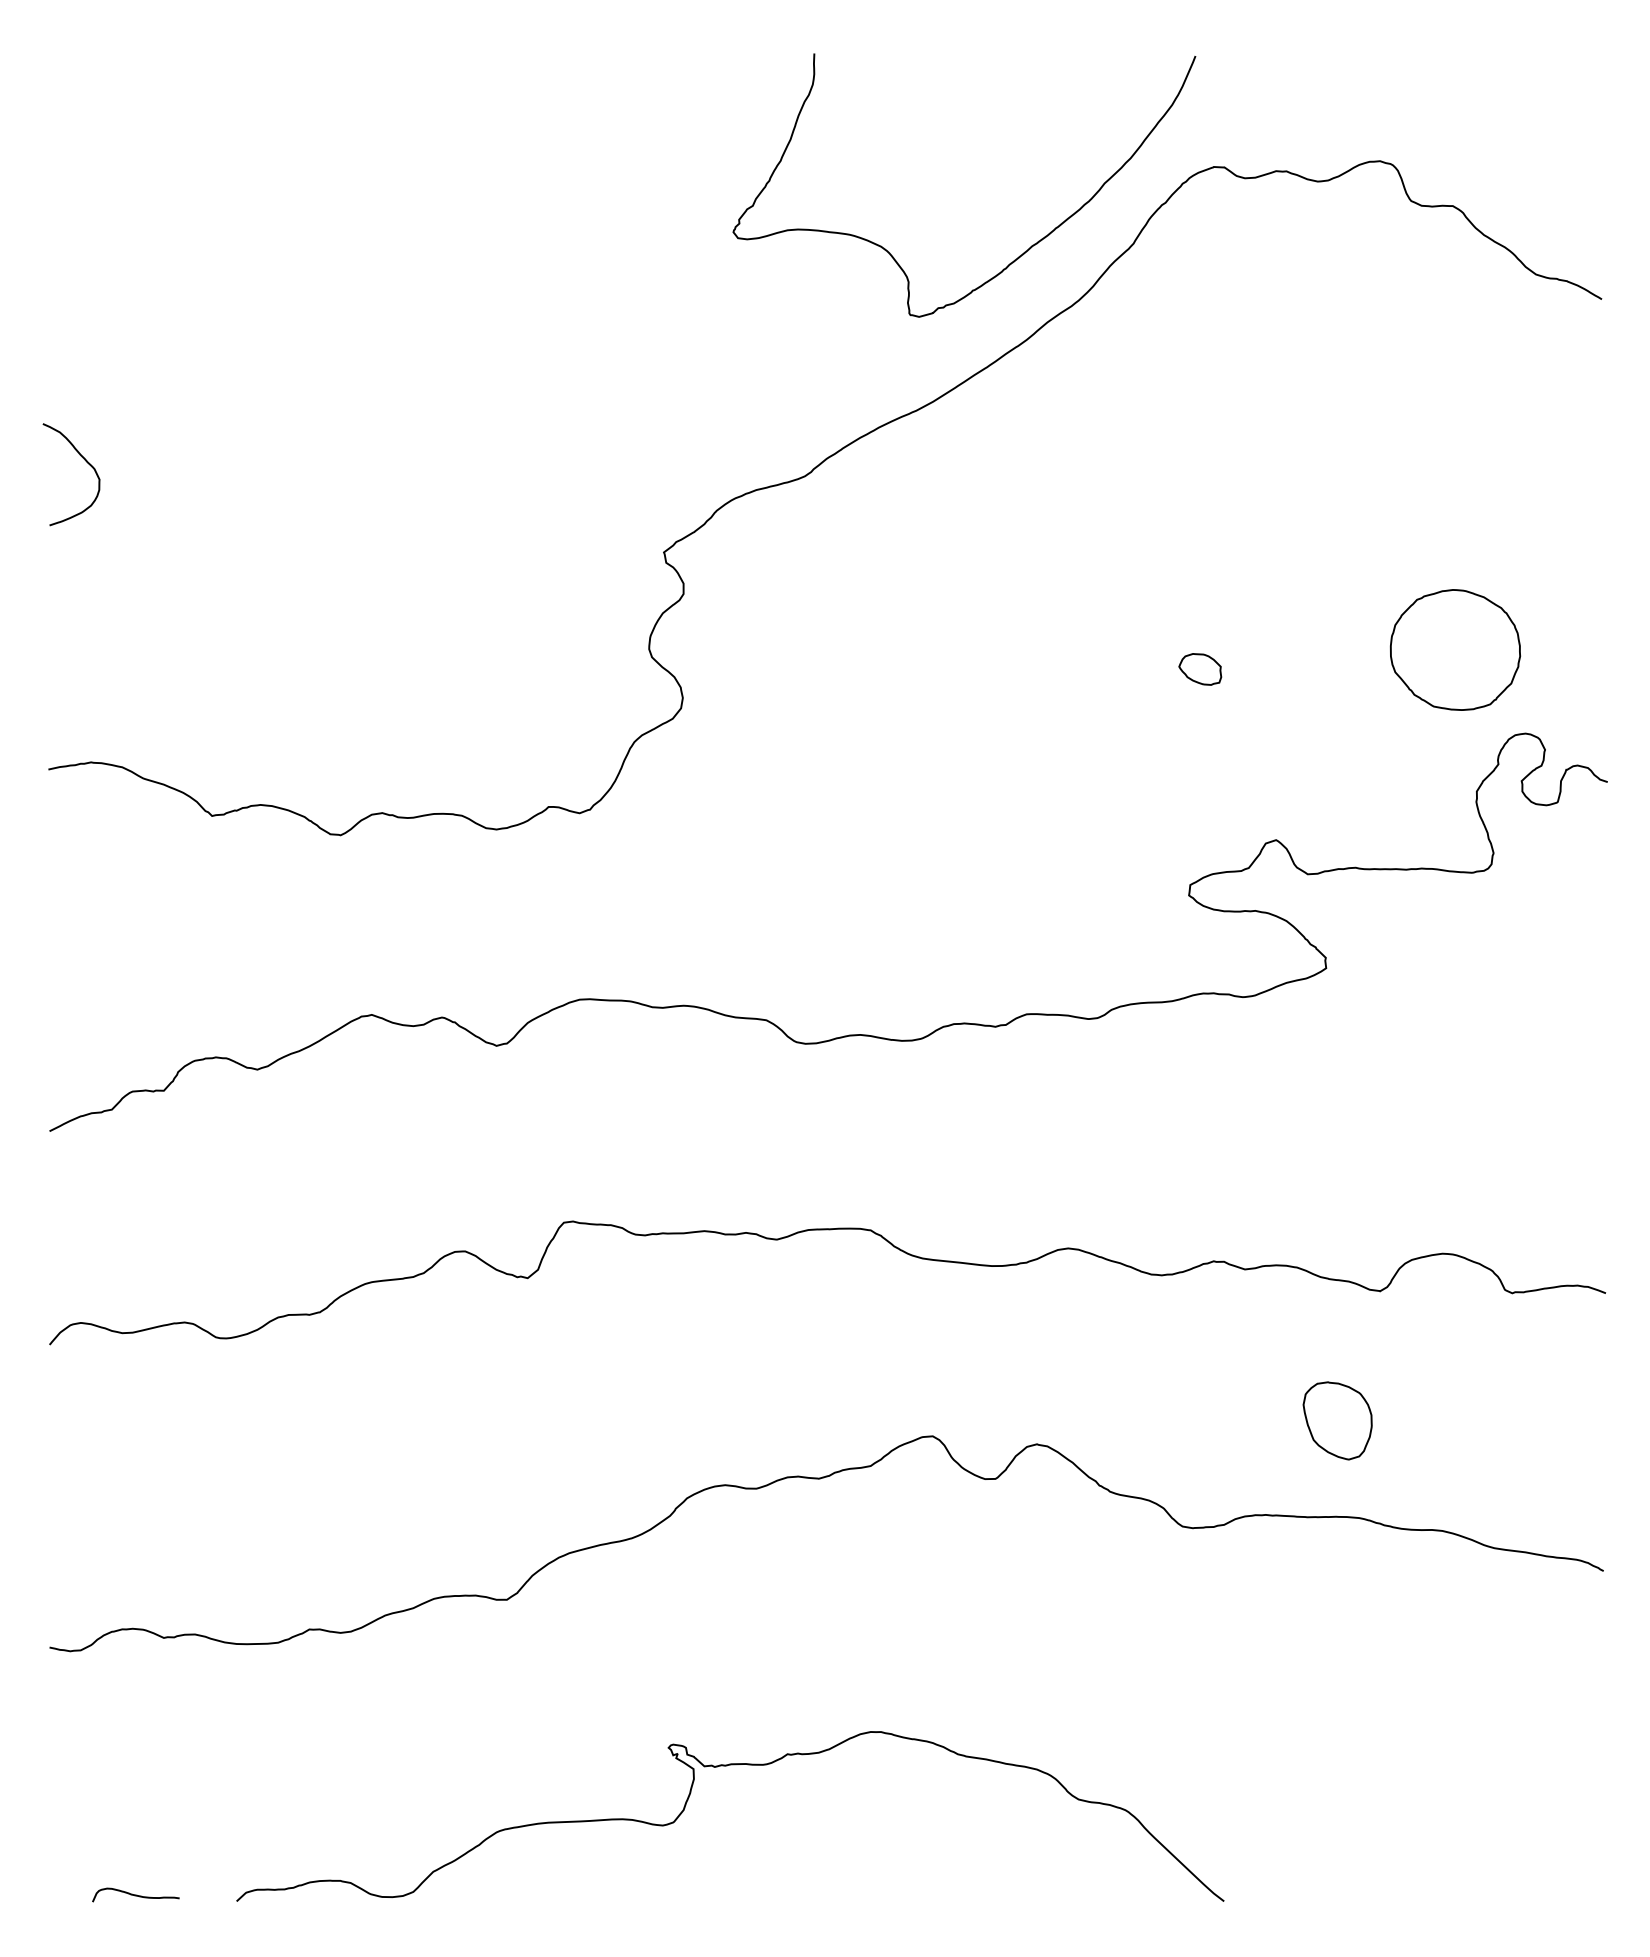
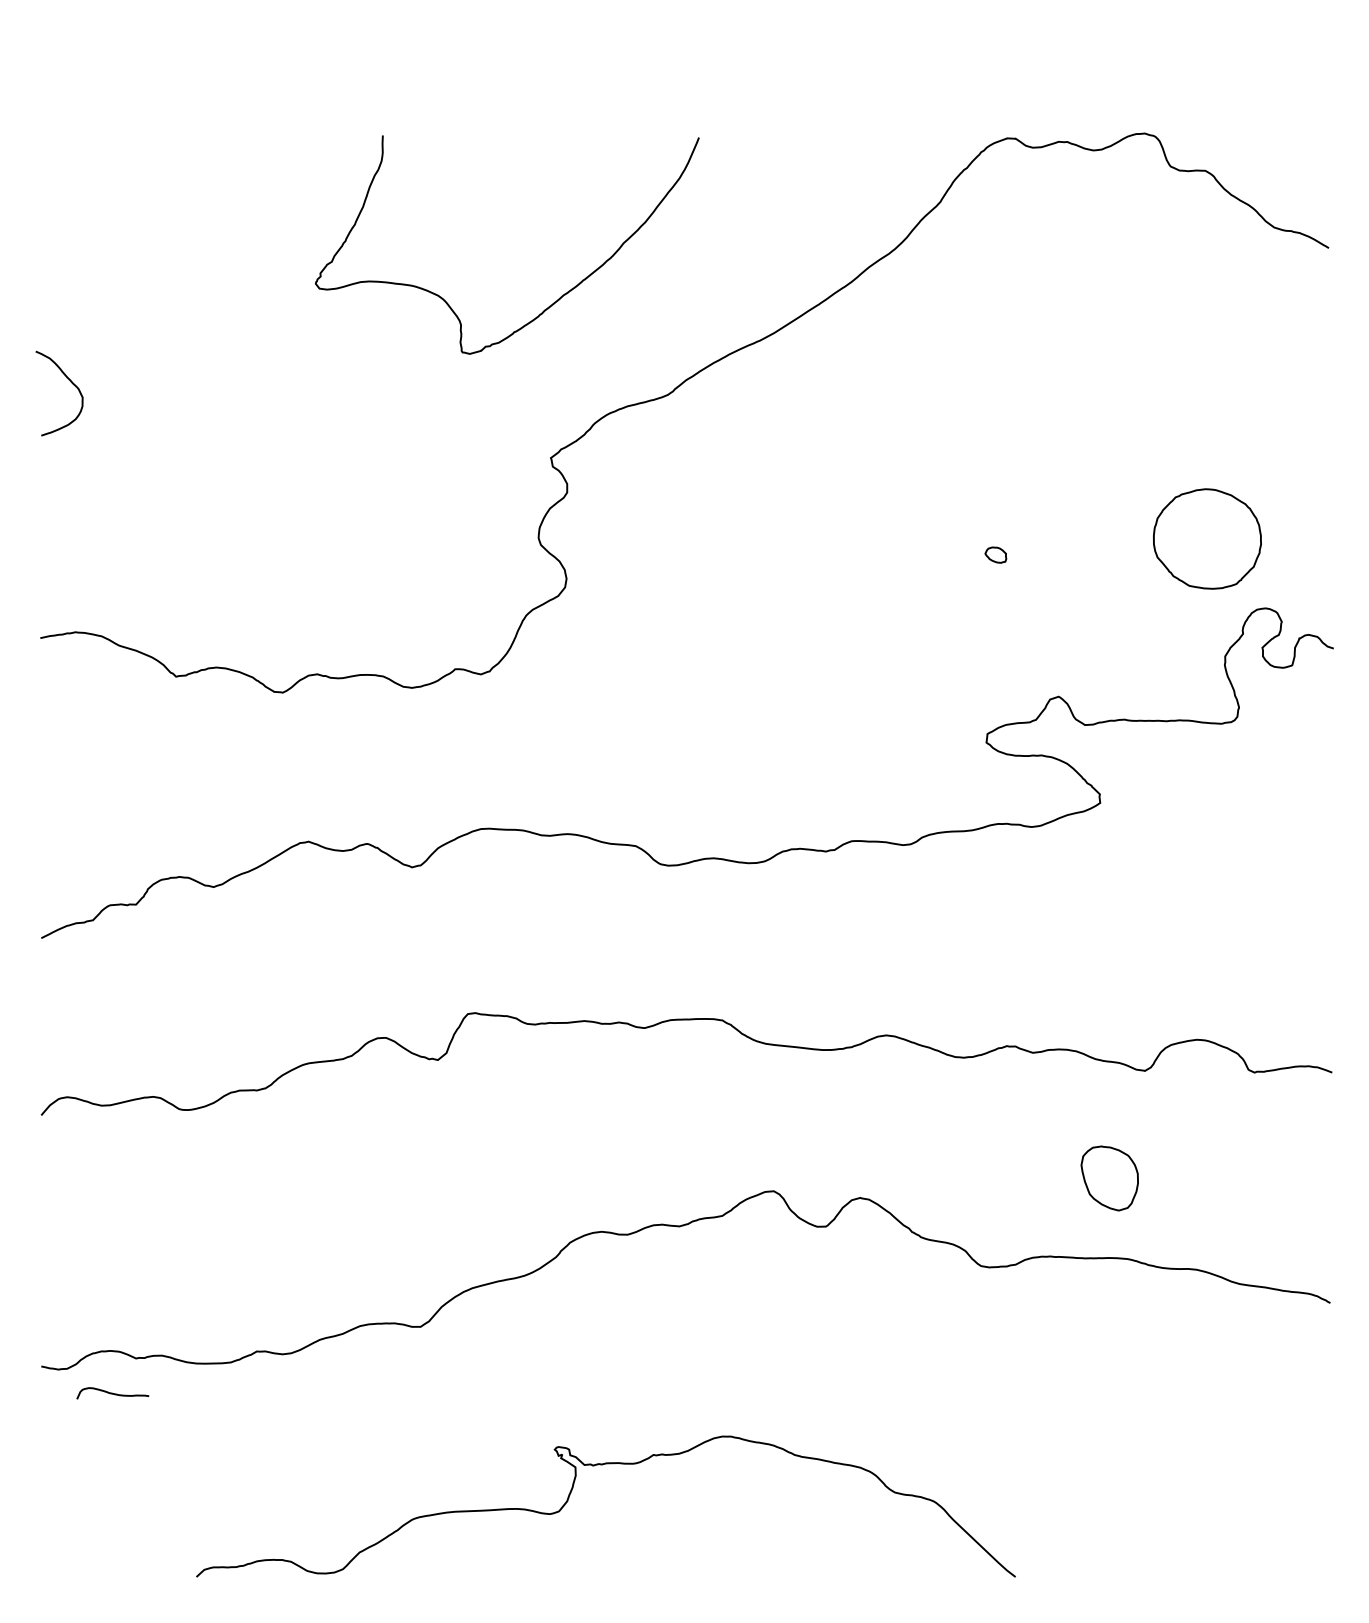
curve: (1019, 255) -> (553, 303), moved
part: (1200, 669) -> (995, 555), size x0.6
curve: (135, 1894) -> (112, 1392), moved

